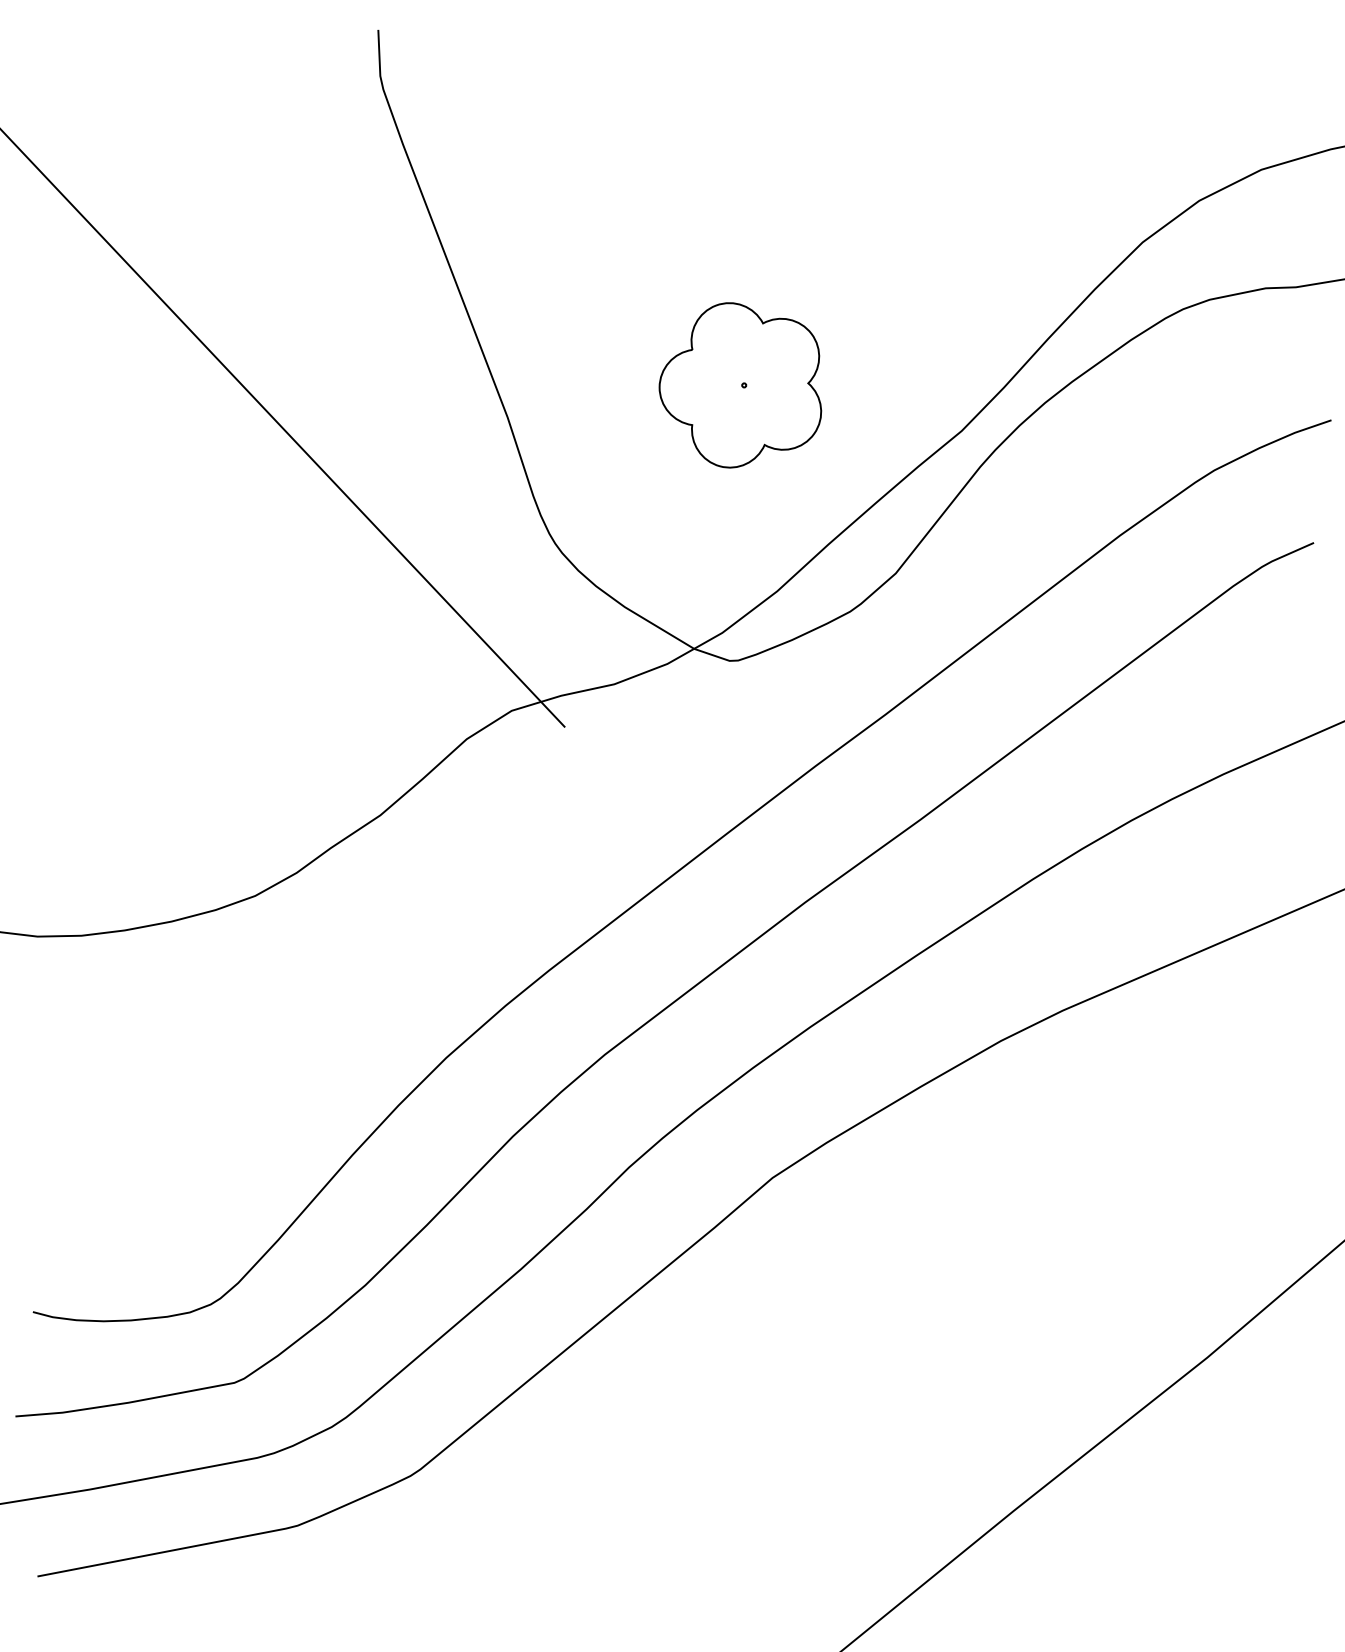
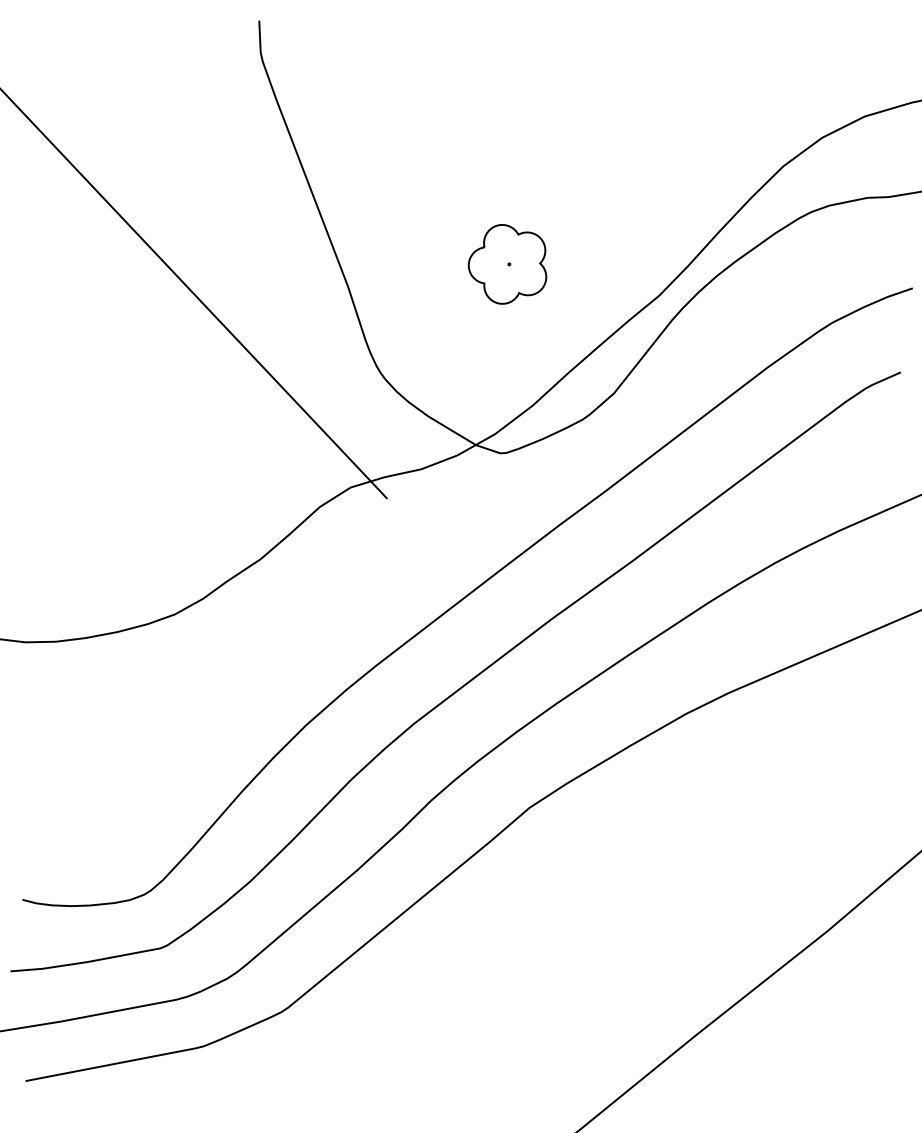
part: (740, 385) -> (507, 264), size x0.7

